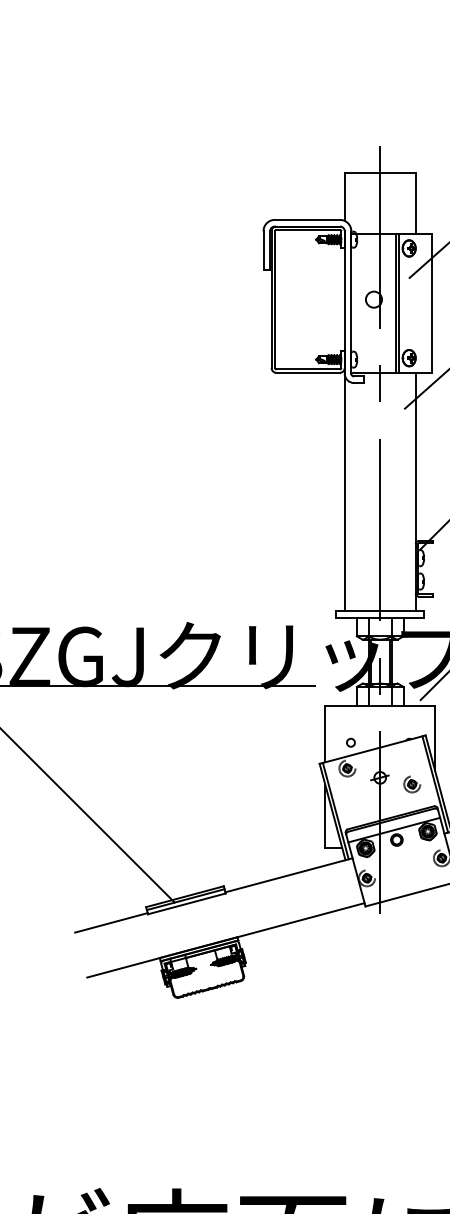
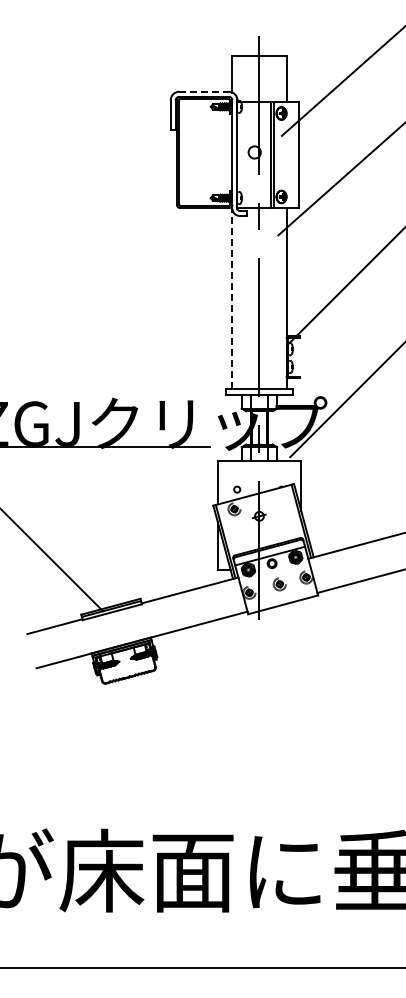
line: (307, 219) -> (204, 91), solid -> dashed
line: (344, 491) -> (232, 298), solid -> dashed
part: (411, 784) -> (279, 584), moved

